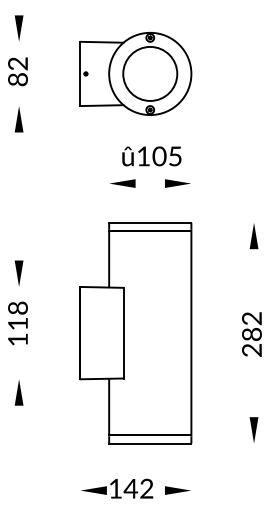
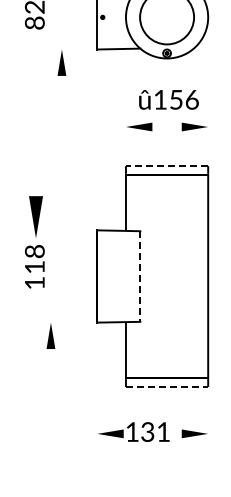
part: (18, 119) -> (61, 62), moved
text: (167, 156) -> (184, 99), 105 -> 156
line: (149, 222) -> (166, 165), solid -> dashed
part: (18, 273) -> (35, 216), size x1.6
line: (123, 333) -> (140, 276), solid -> dashed
part: (18, 392) -> (50, 335), moved
line: (150, 443) -> (167, 386), solid -> dashed
text: (138, 488) -> (155, 431), 42 -> 31

